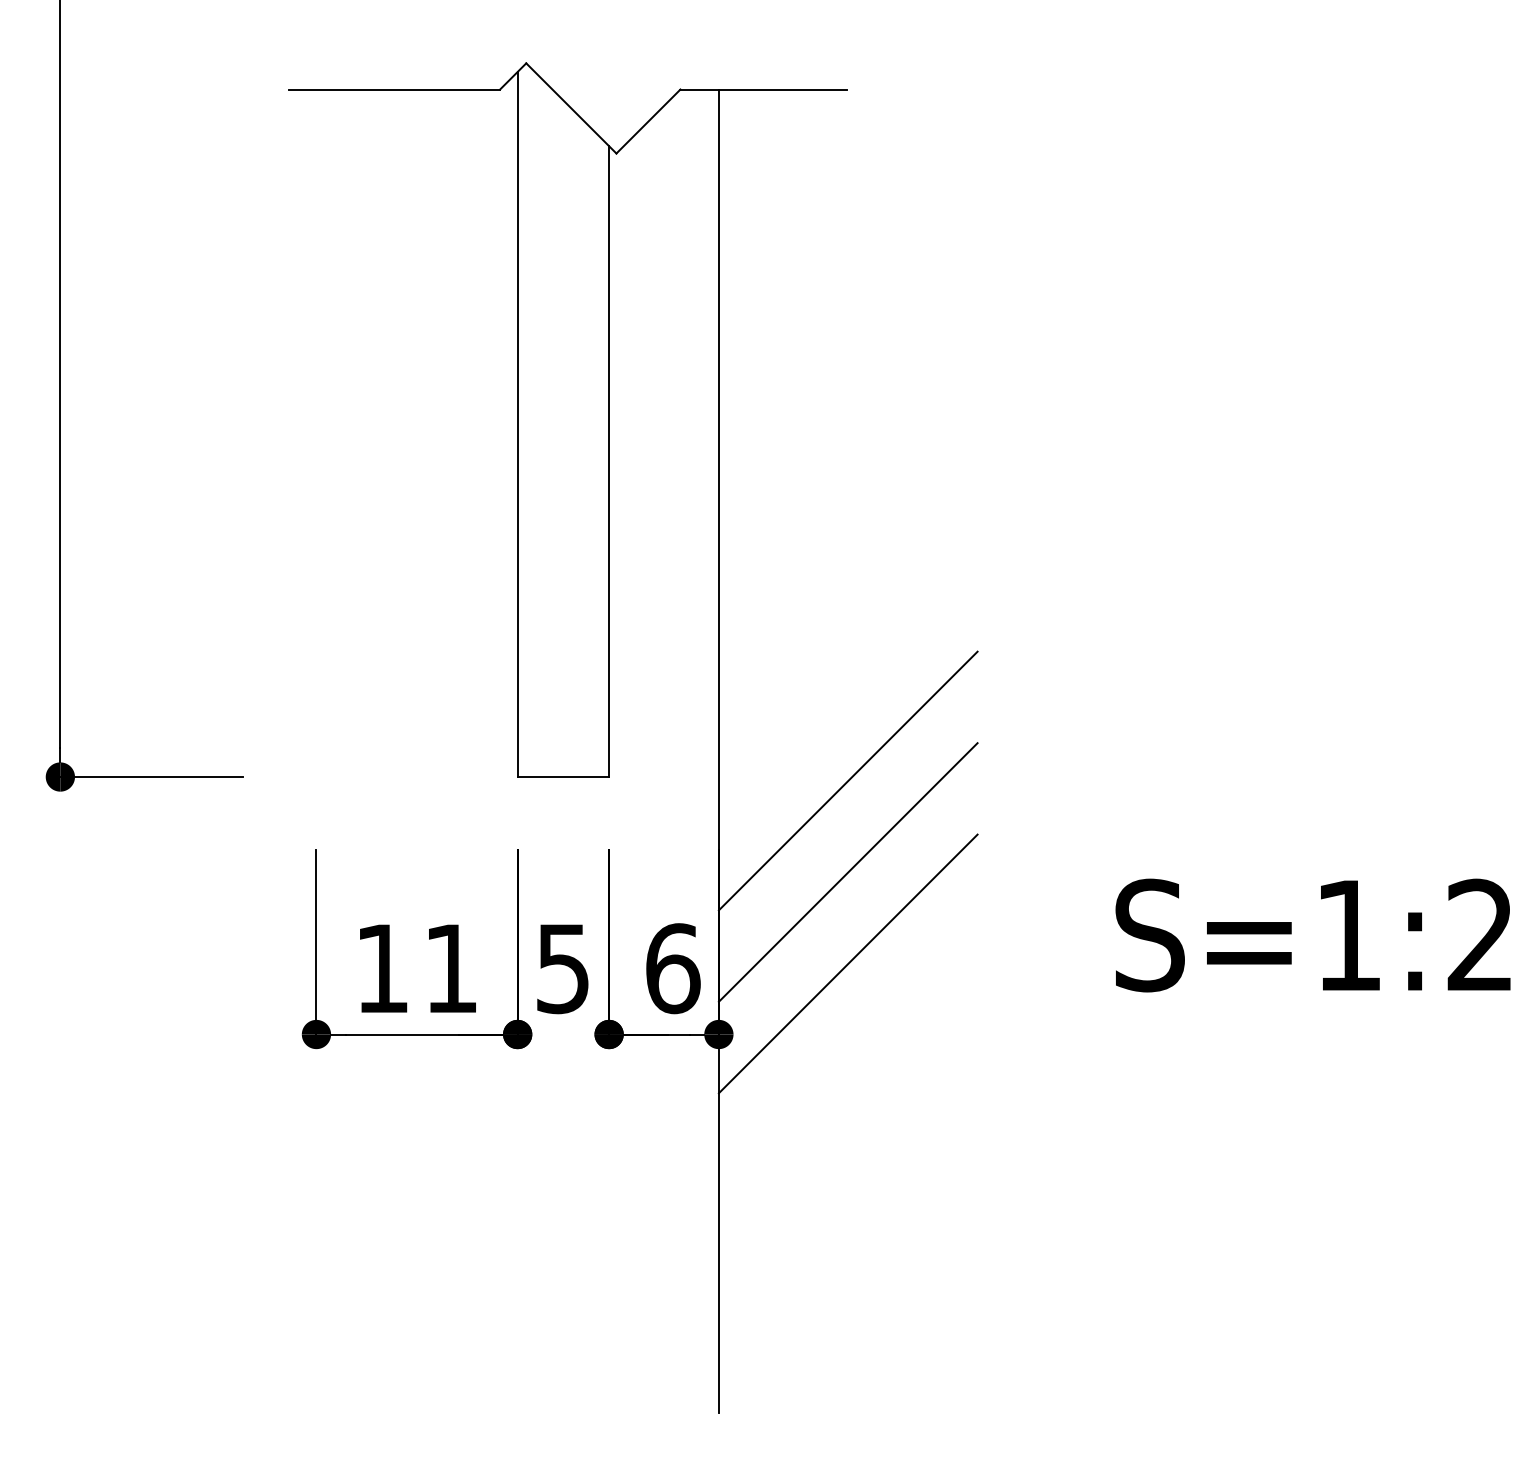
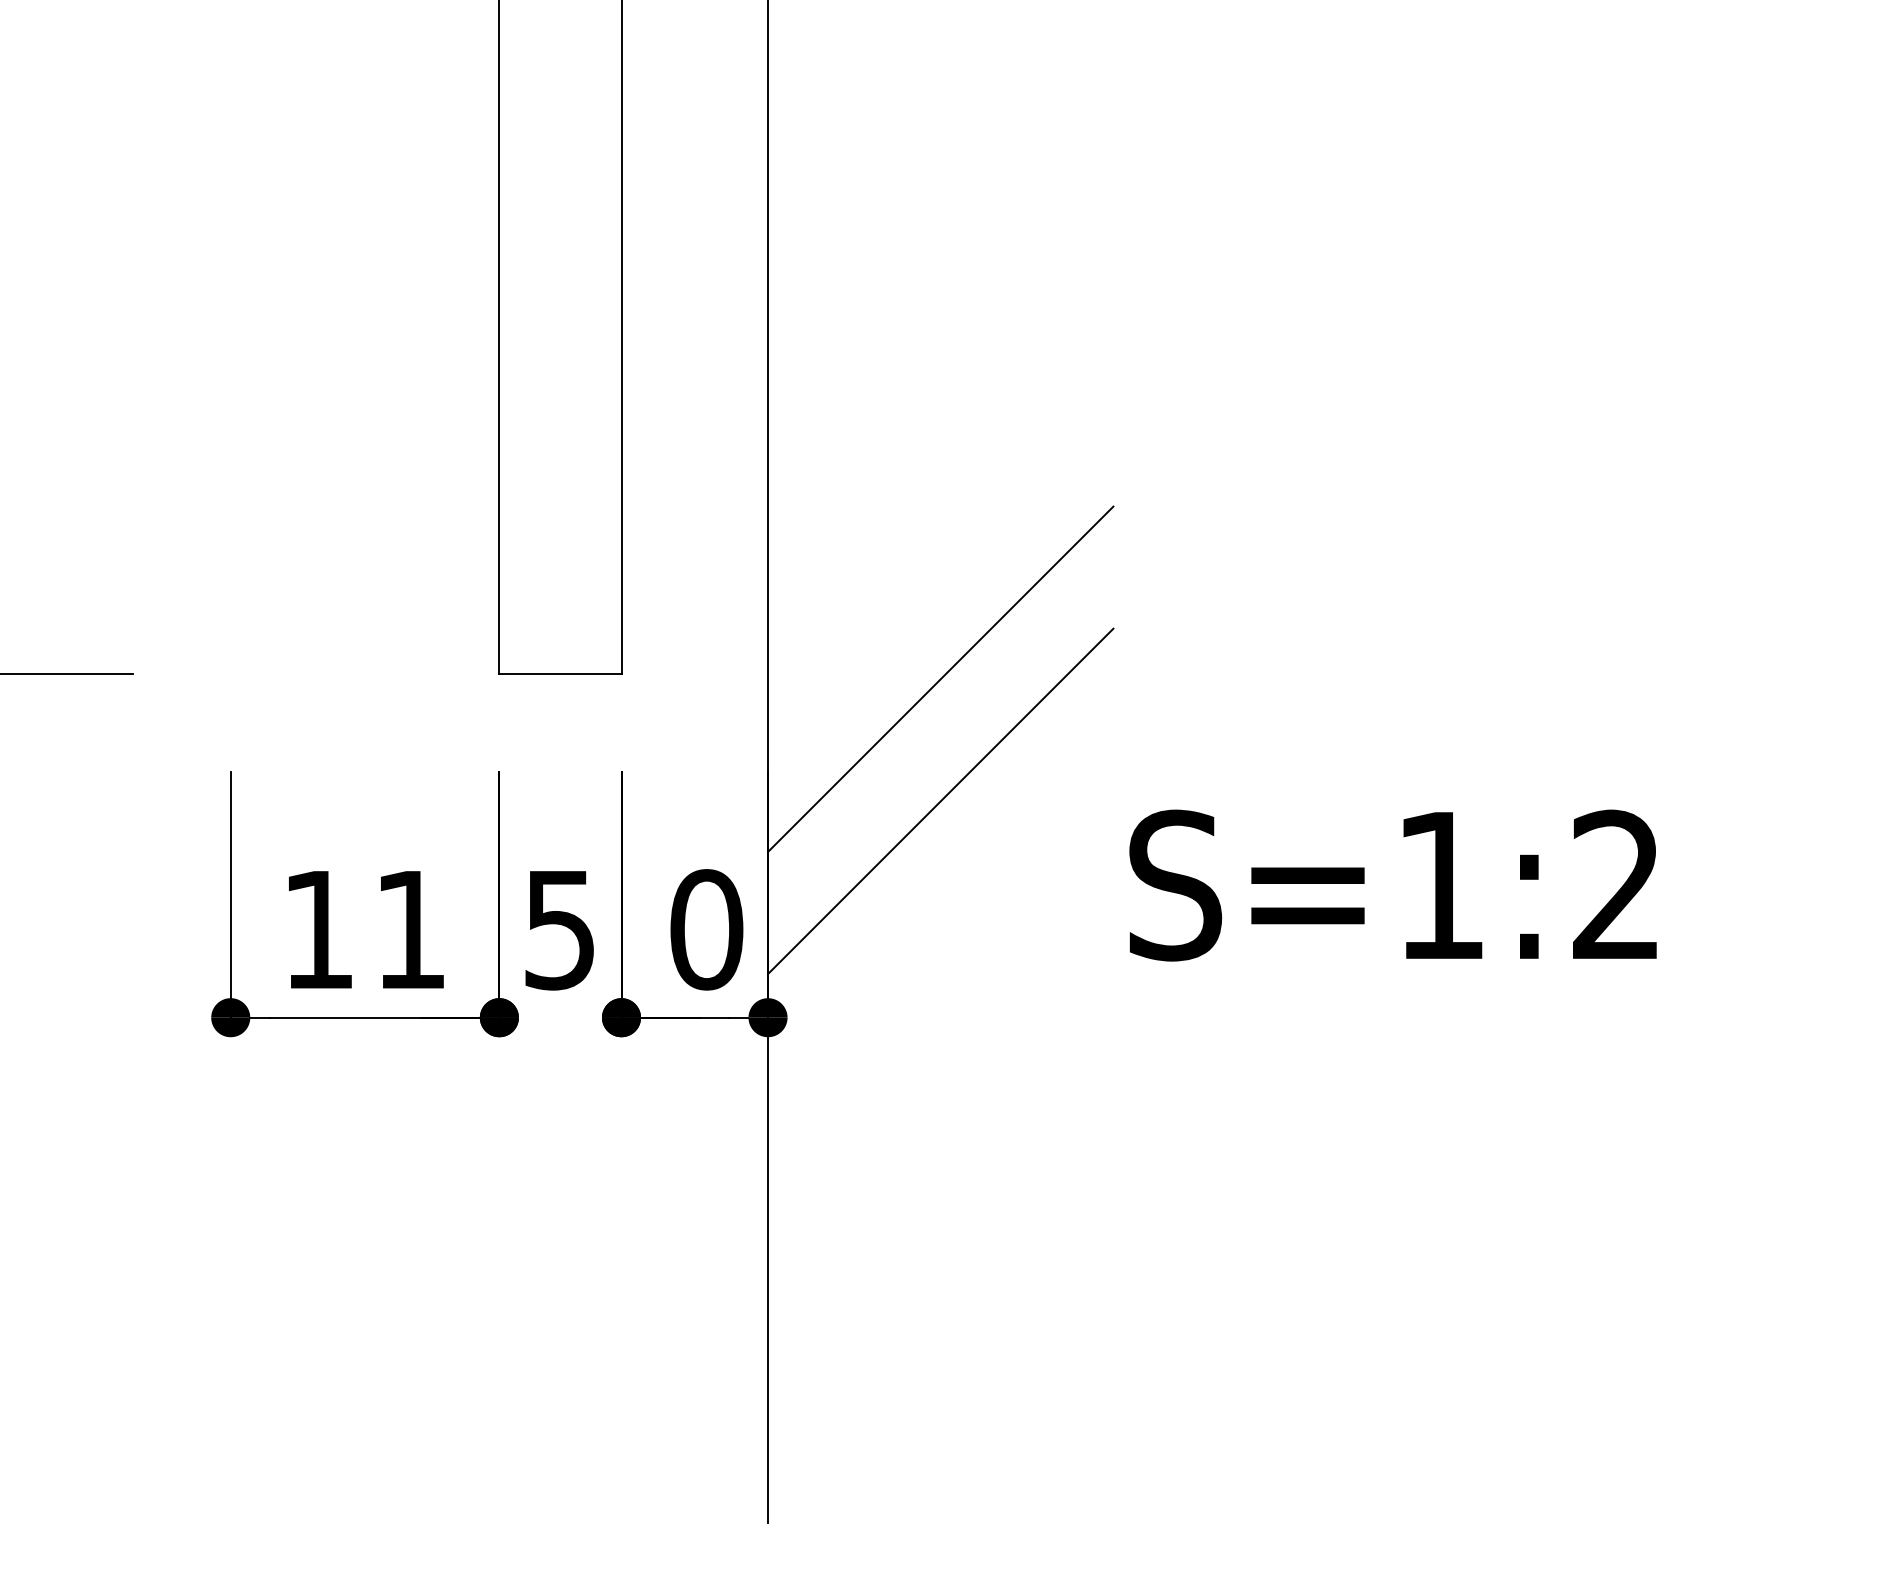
text: (1312, 935) -> (1392, 885), moved
line: (847, 963) -> (939, 922), removed
text: (672, 968) -> (706, 929), 6 -> 0

